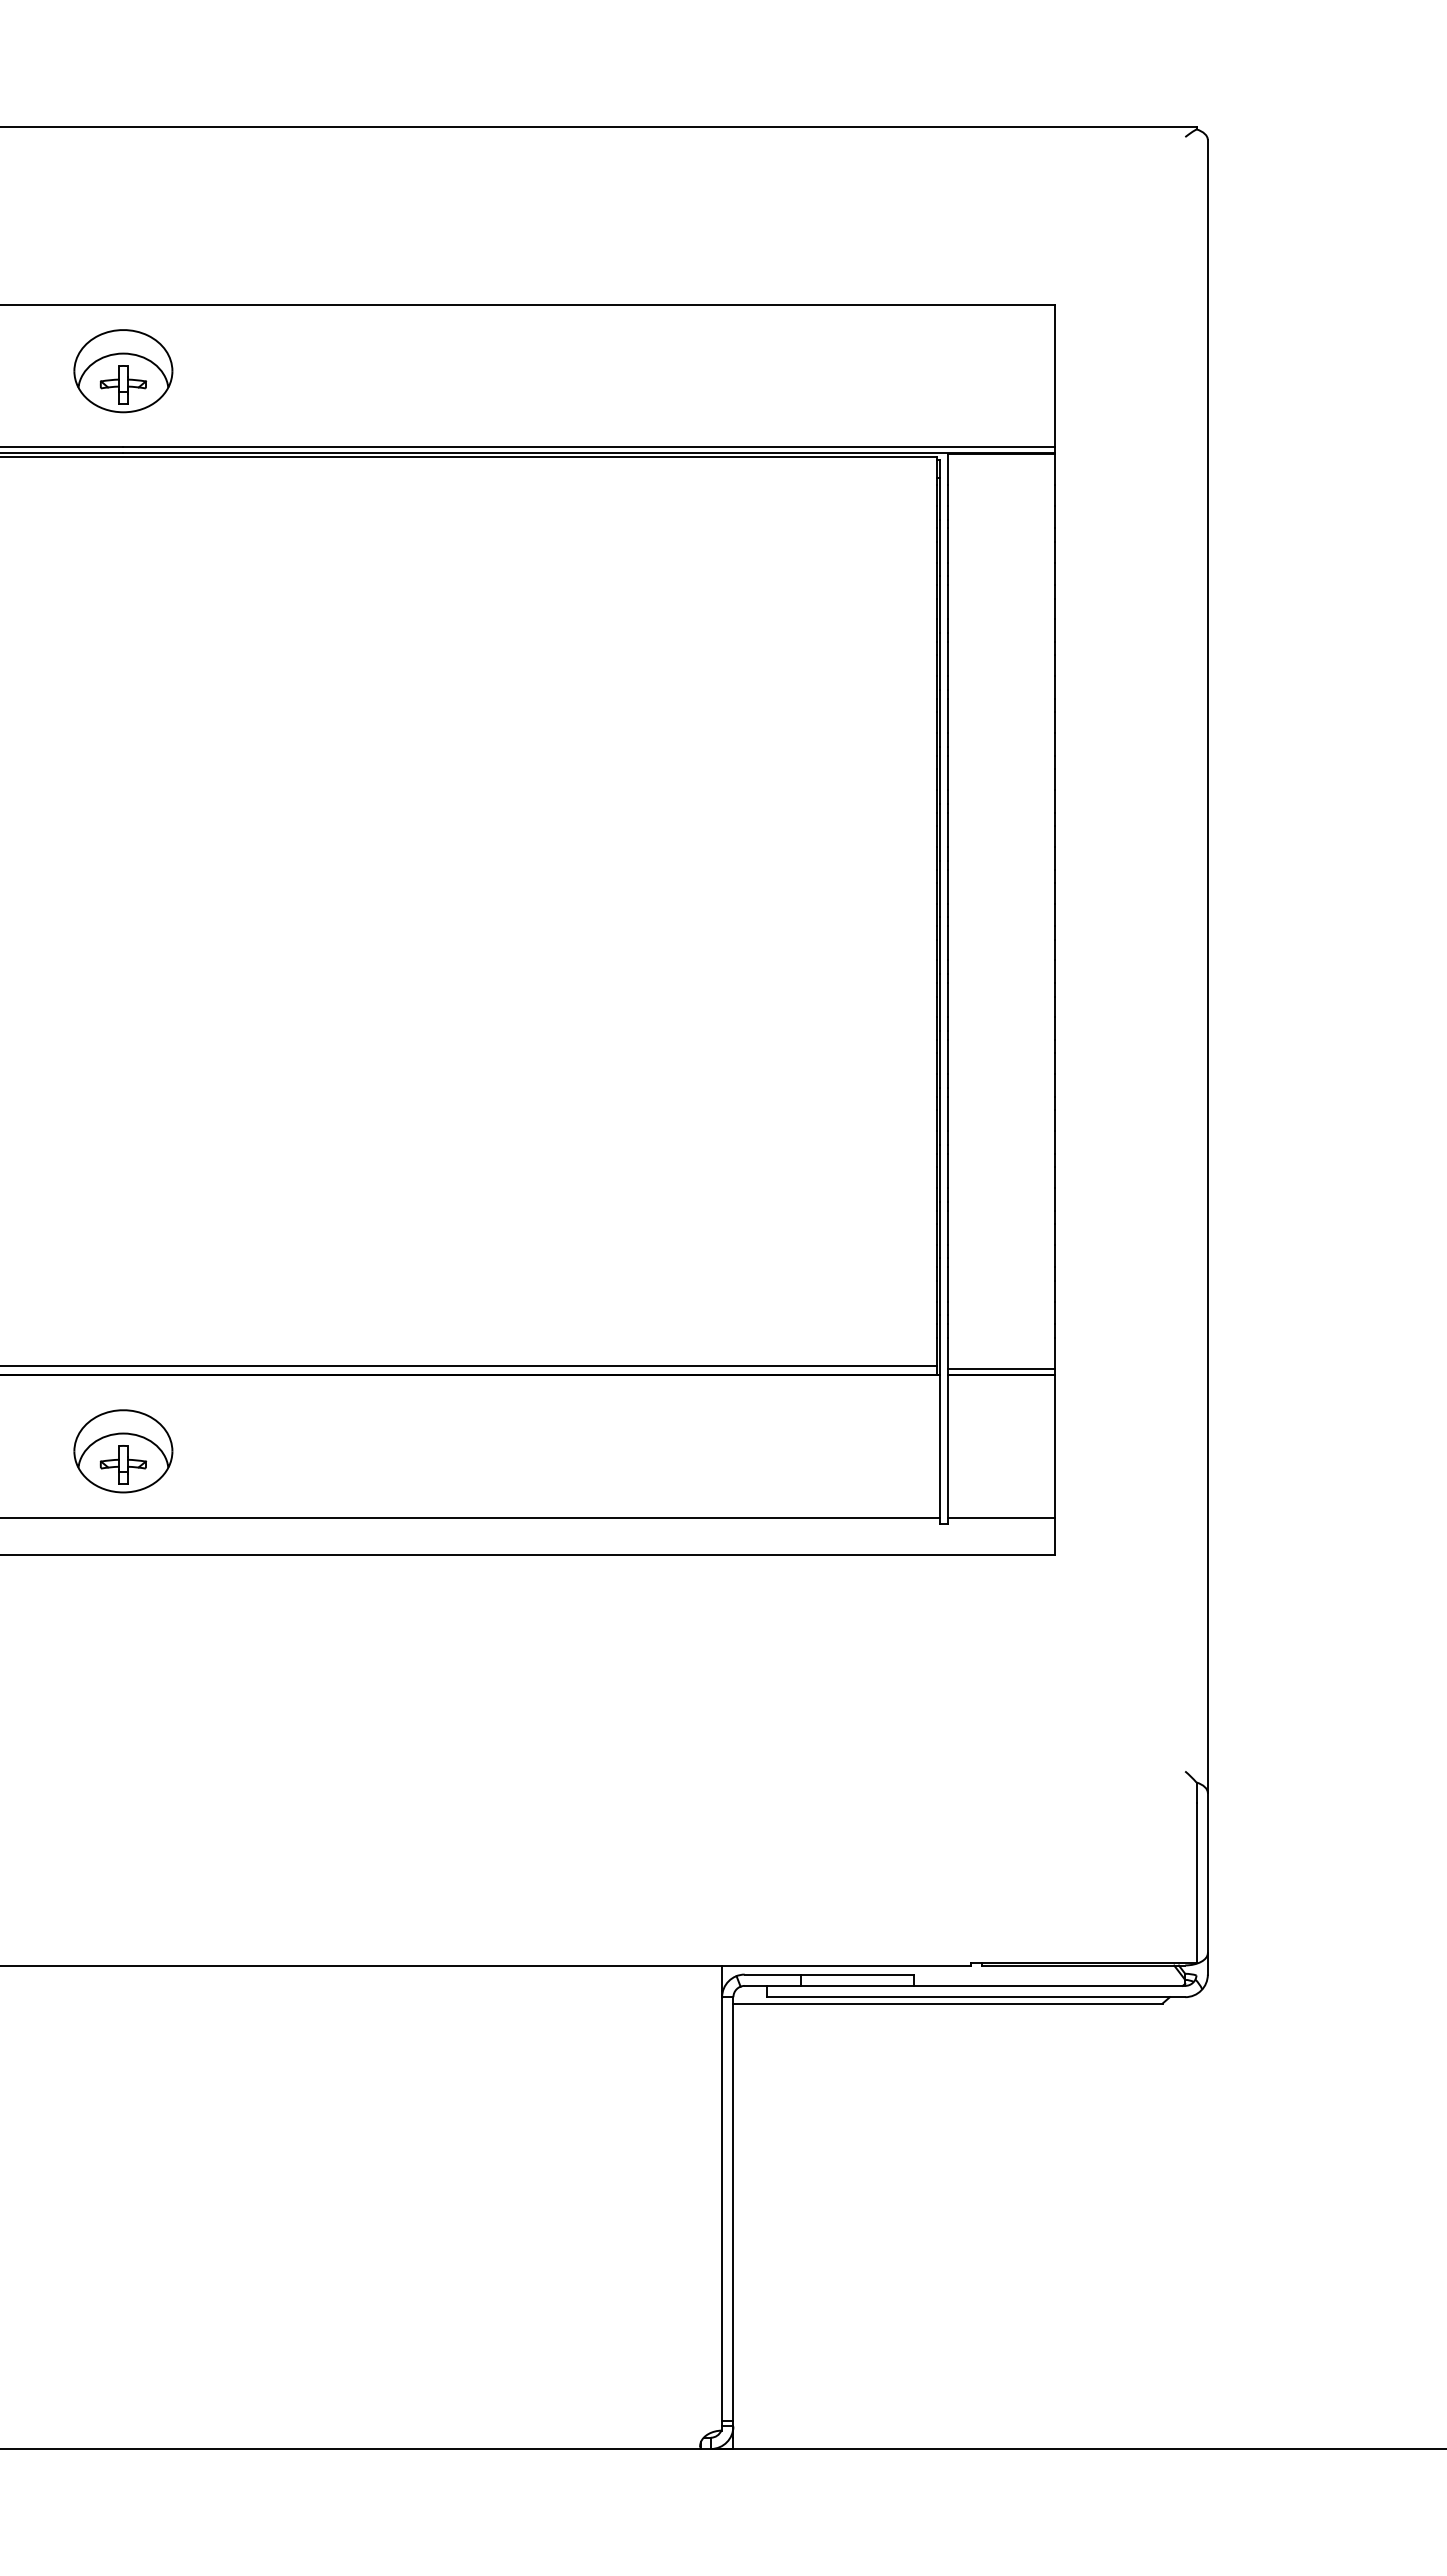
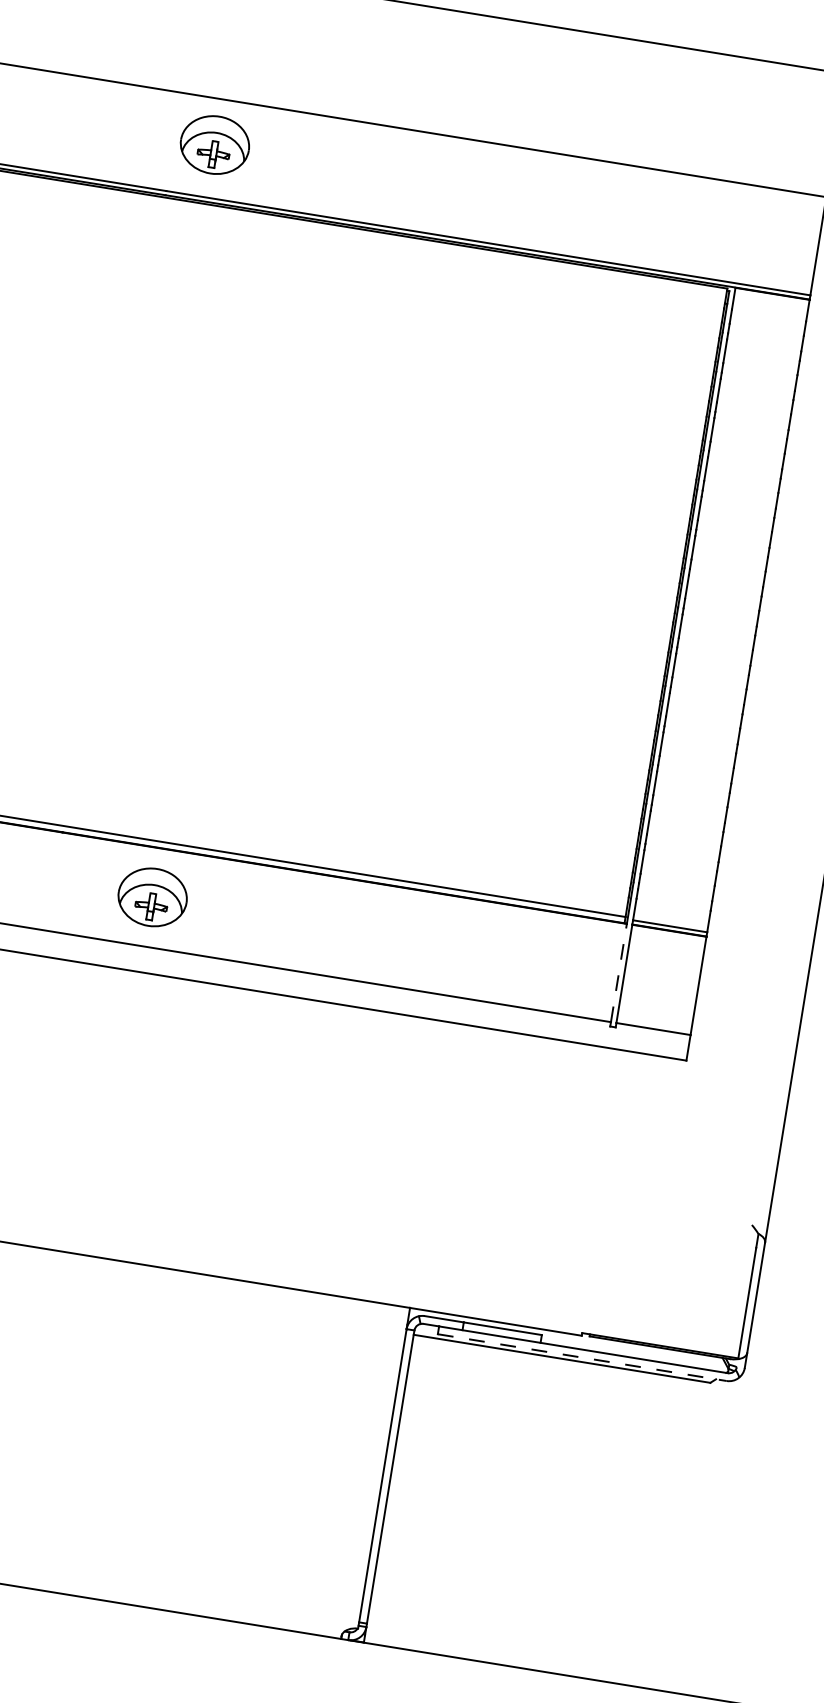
part: (123, 371) -> (215, 145), moved
line: (940, 1445) -> (619, 972), solid -> dashed
part: (123, 1451) -> (152, 897), moved
line: (976, 1997) -> (582, 1357), solid -> dashed

